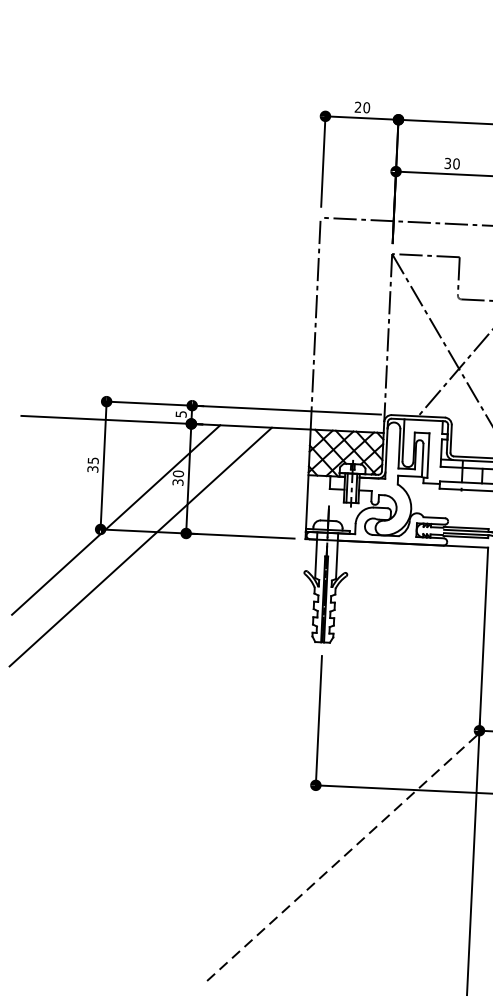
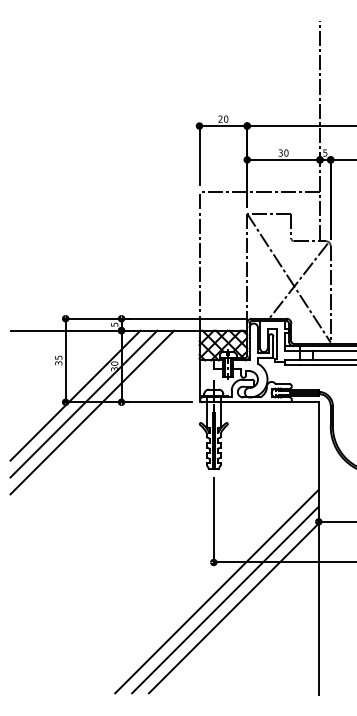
line: (127, 532) -> (83, 403), added
line: (317, 829) -> (216, 591), added
line: (331, 842) -> (225, 599), added
line: (344, 857) -> (234, 608), dashed -> solid

